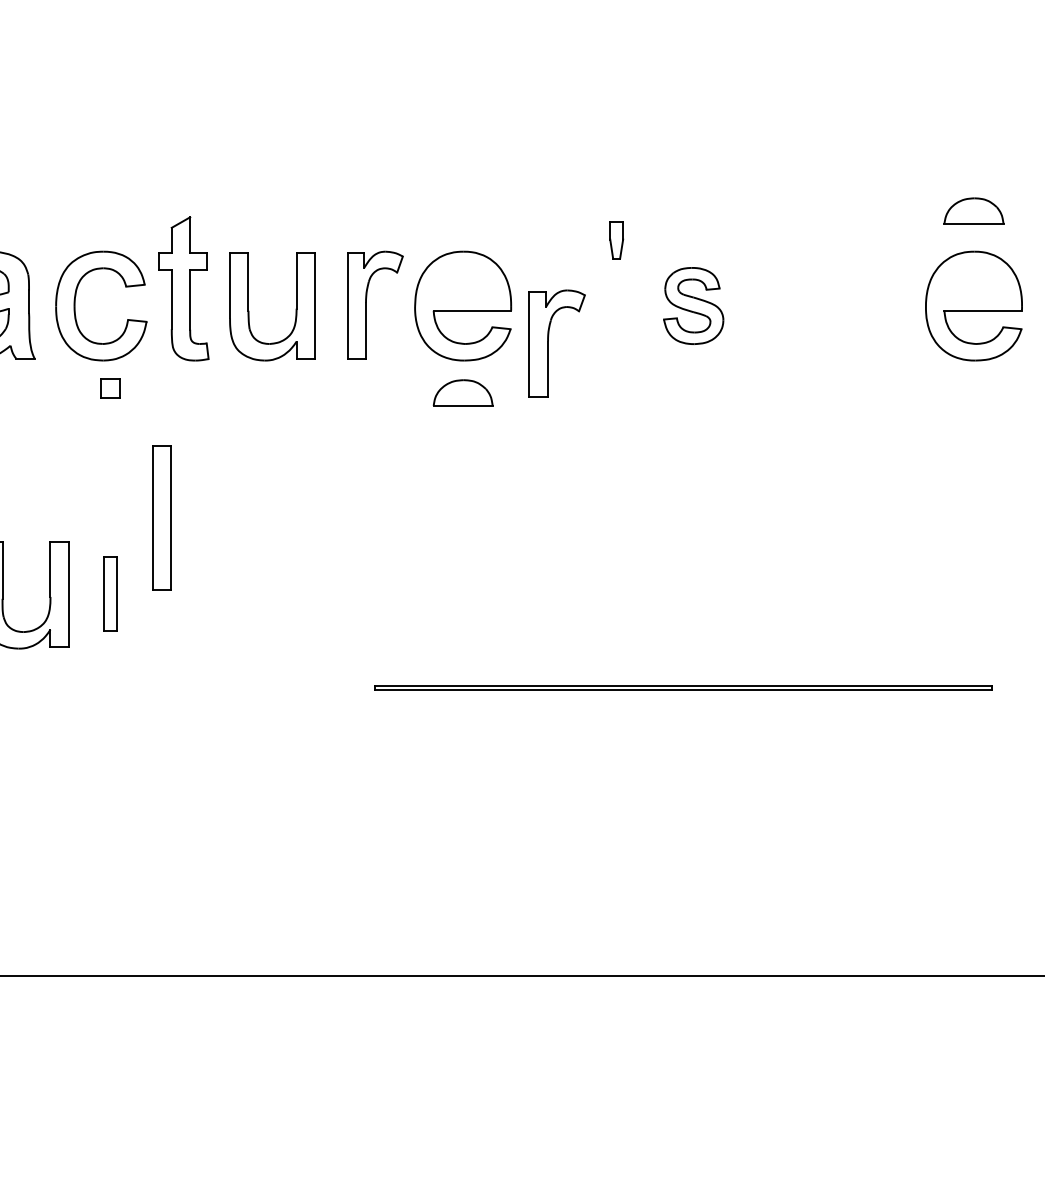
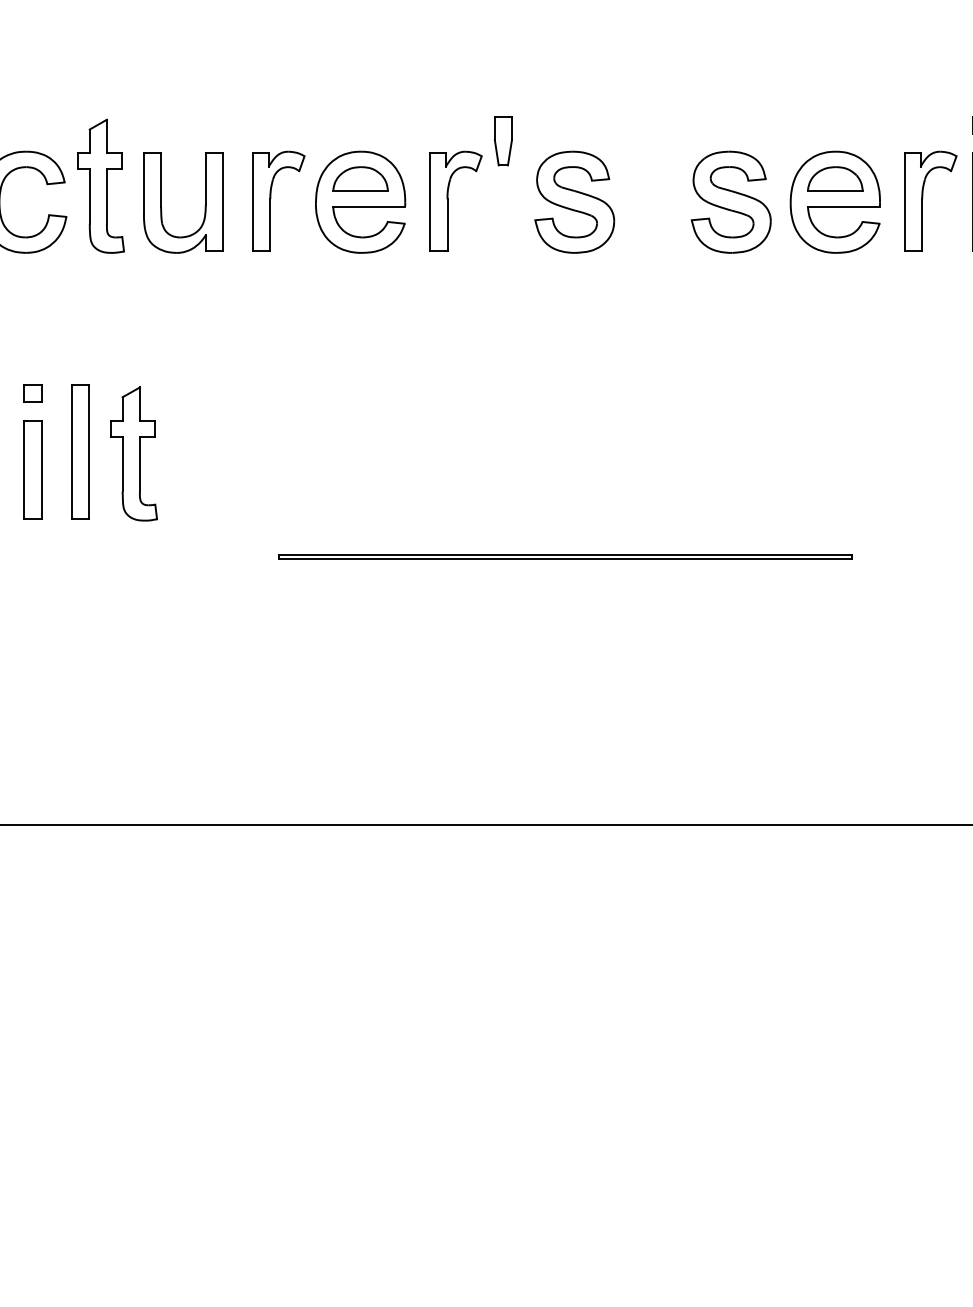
part: (974, 210) -> (835, 178), moved
part: (615, 240) -> (502, 141), size x1.43
part: (693, 305) -> (574, 201), size x1.43
part: (861, 305) -> (730, 201), added
part: (549, 342) -> (448, 200), moved
part: (110, 388) -> (32, 393), moved
part: (463, 392) -> (360, 178), moved
part: (161, 517) -> (80, 451), moved
part: (218, 576) -> (133, 453), added
part: (110, 593) -> (32, 469), size x1.43

